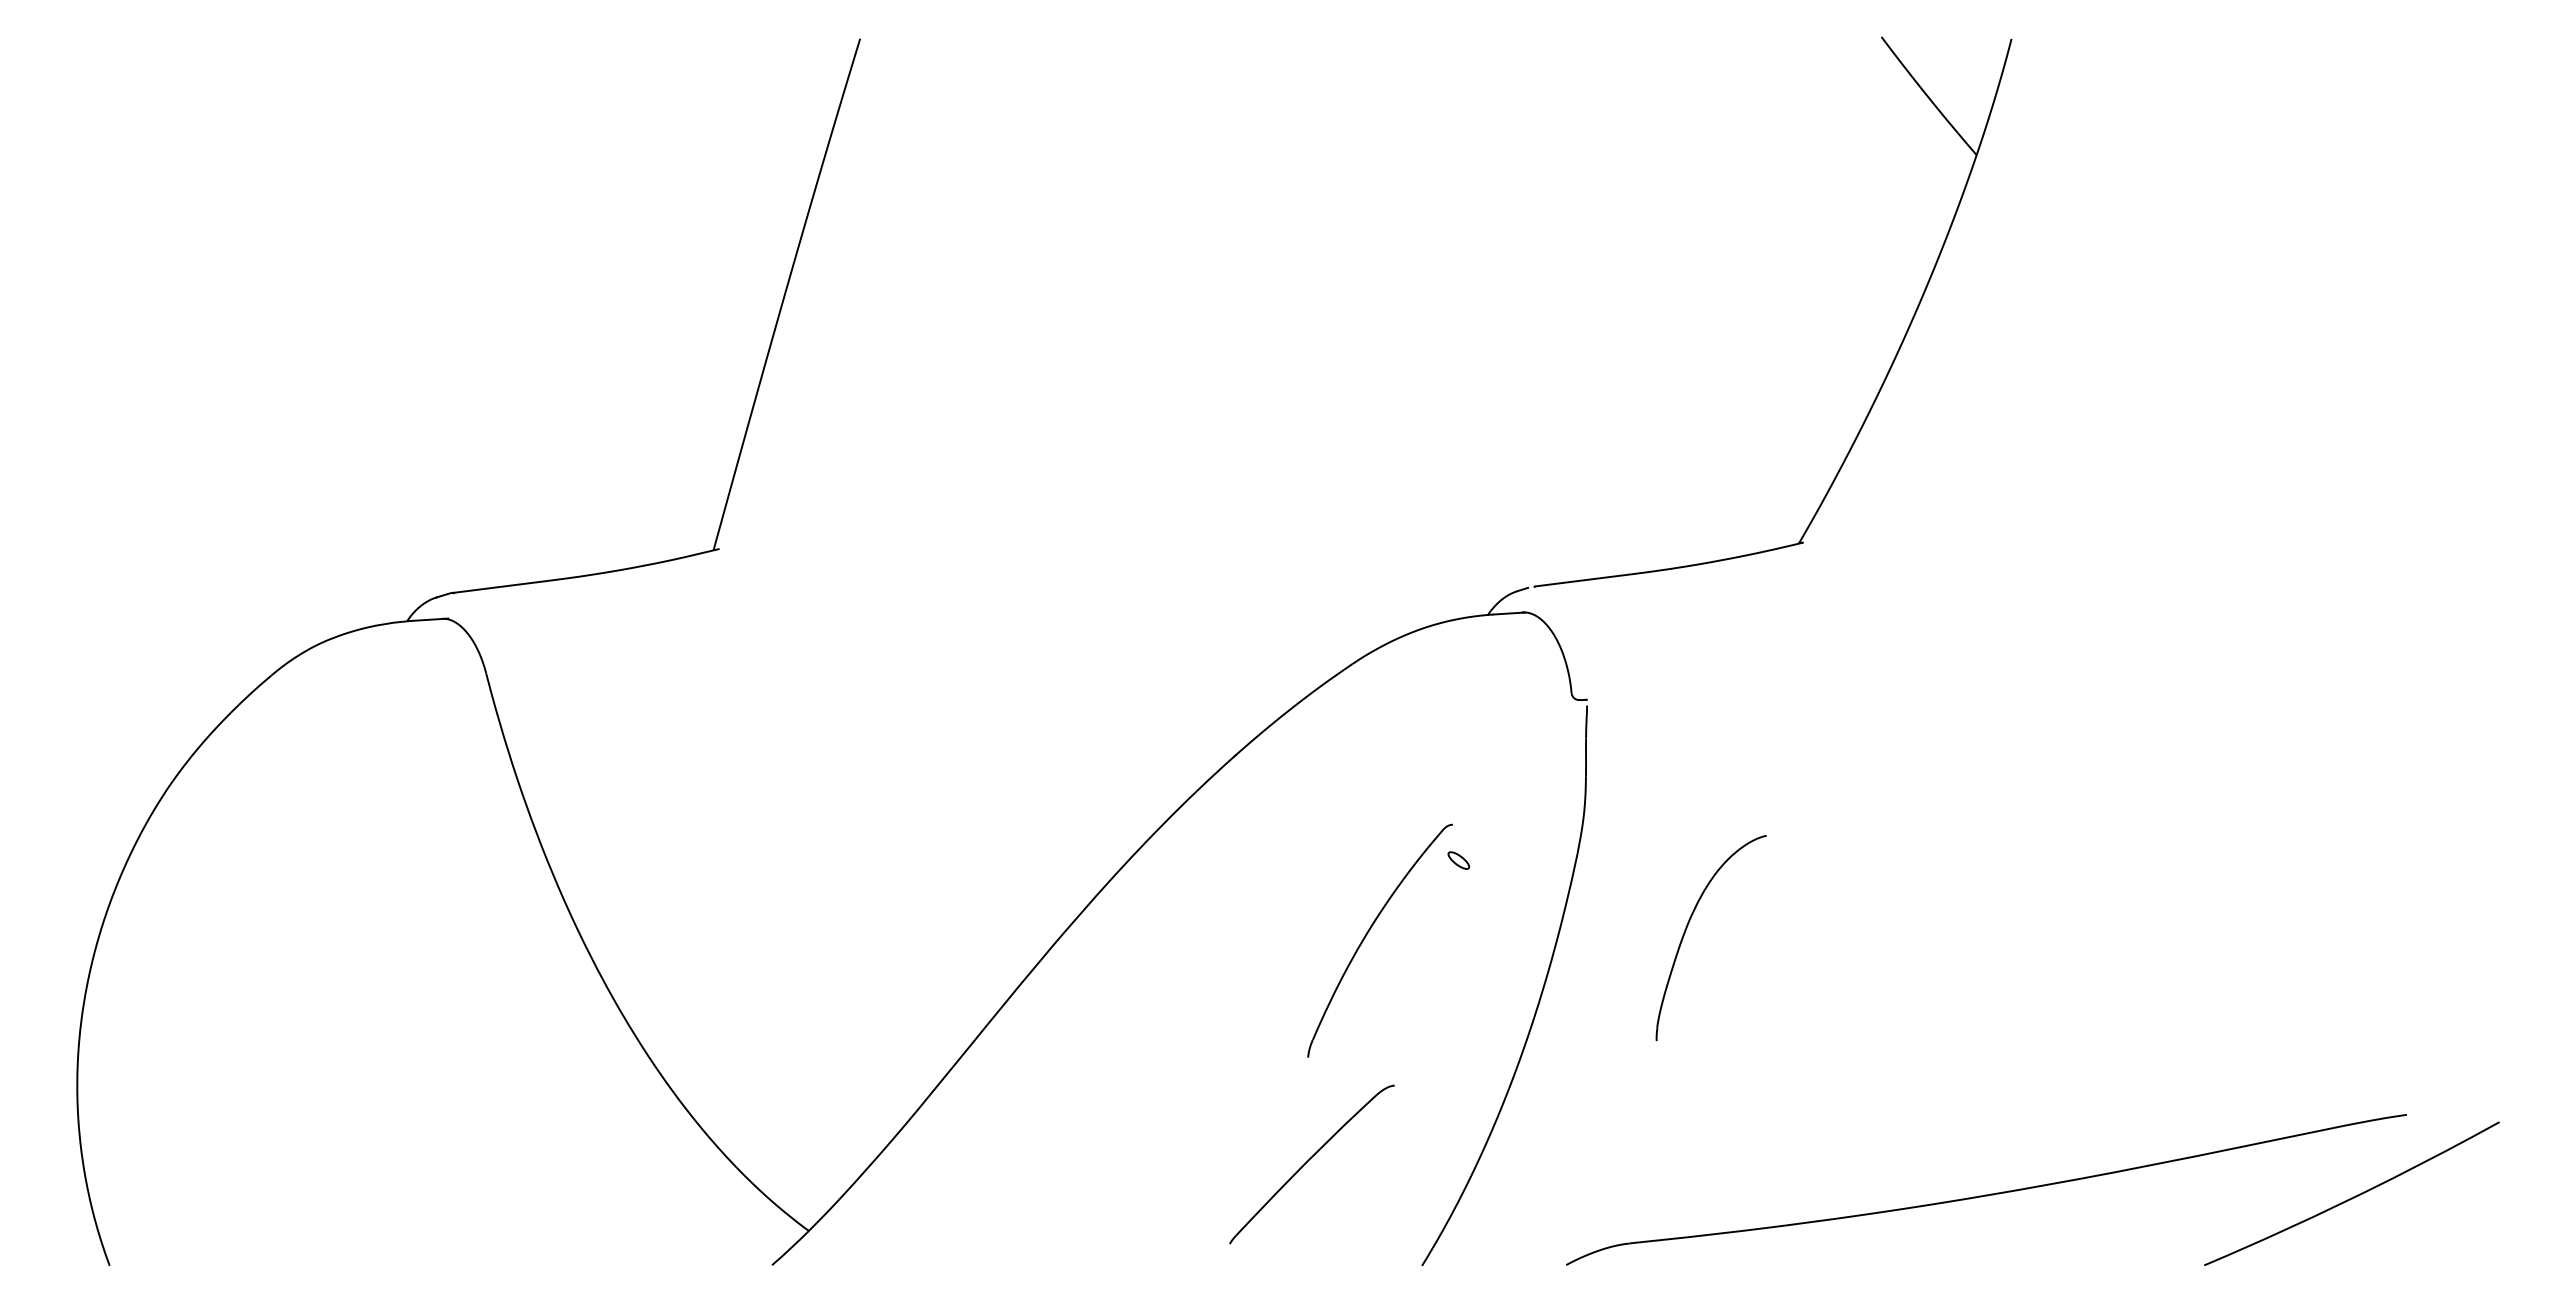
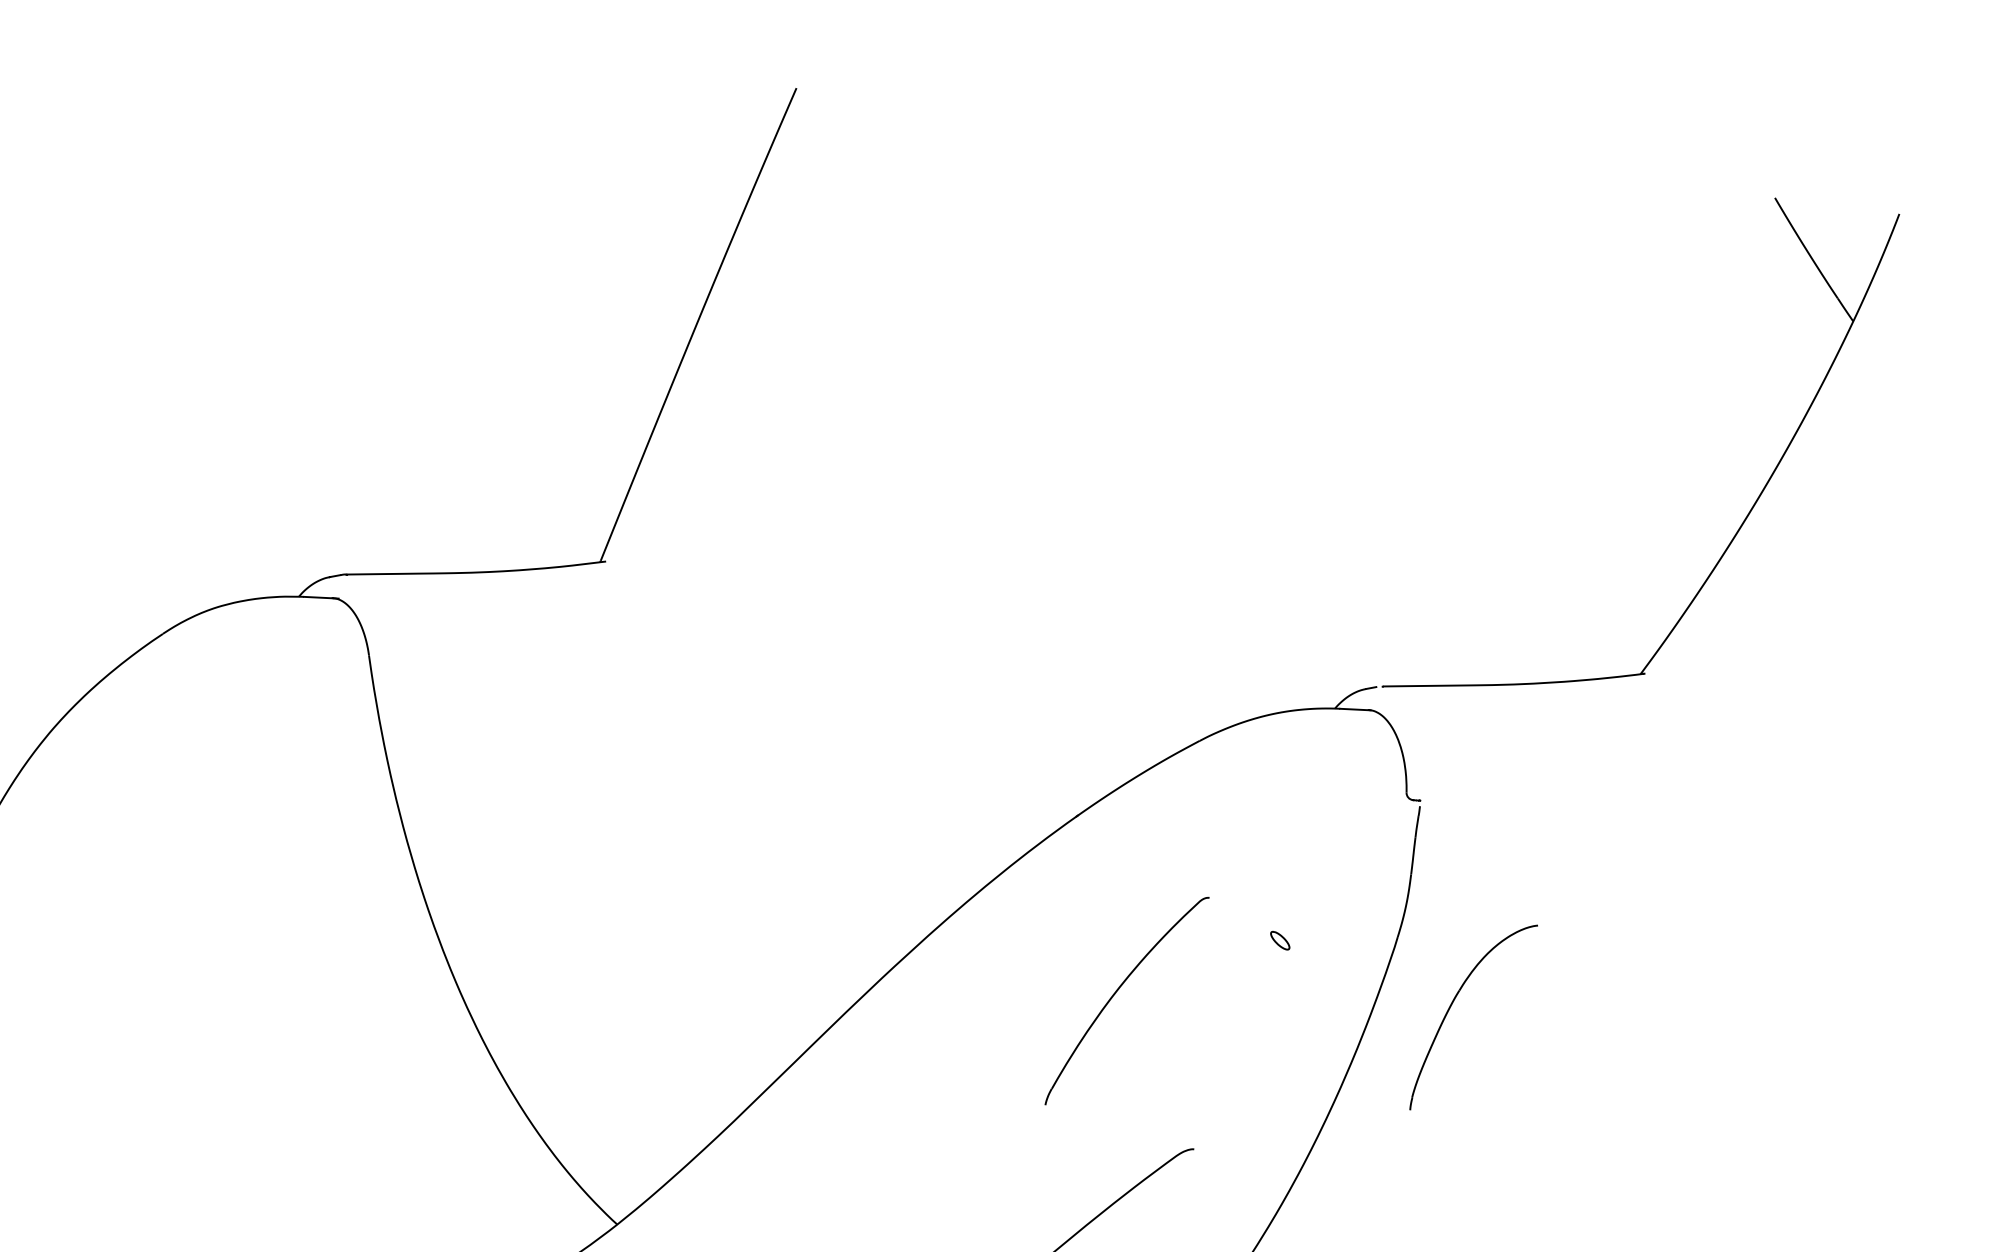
part: (1687, 928) -> (1452, 1005), moved
part: (1368, 933) -> (1116, 992), moved

